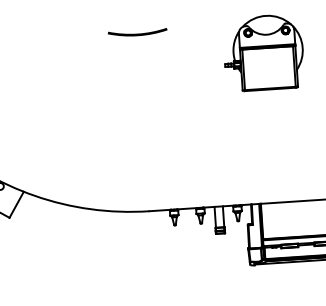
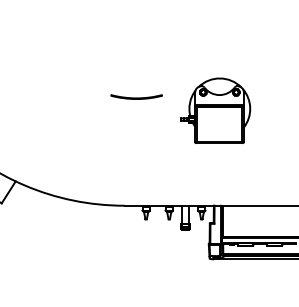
part: (137, 32) -> (136, 96), moved
part: (263, 52) -> (215, 110), moved

